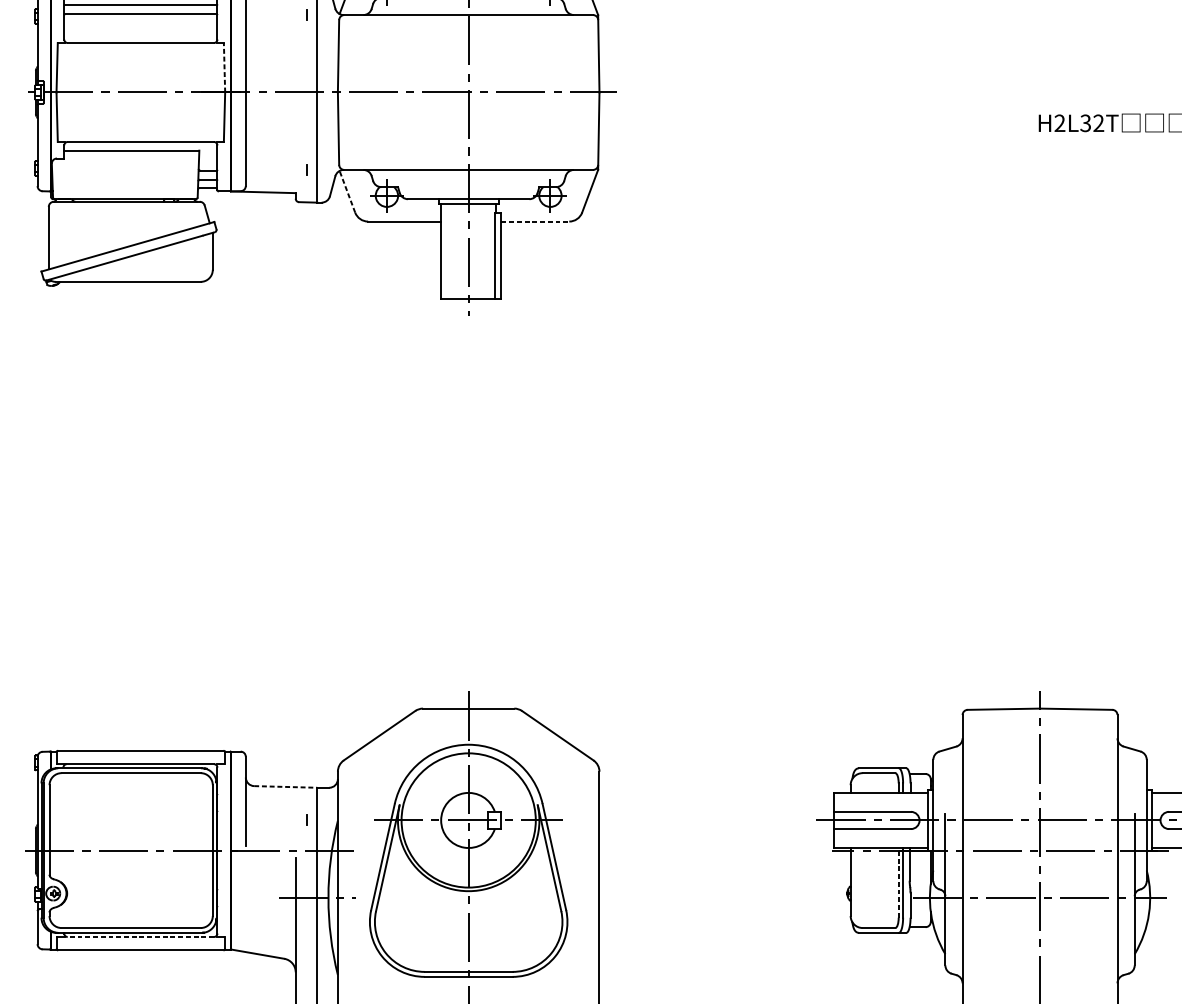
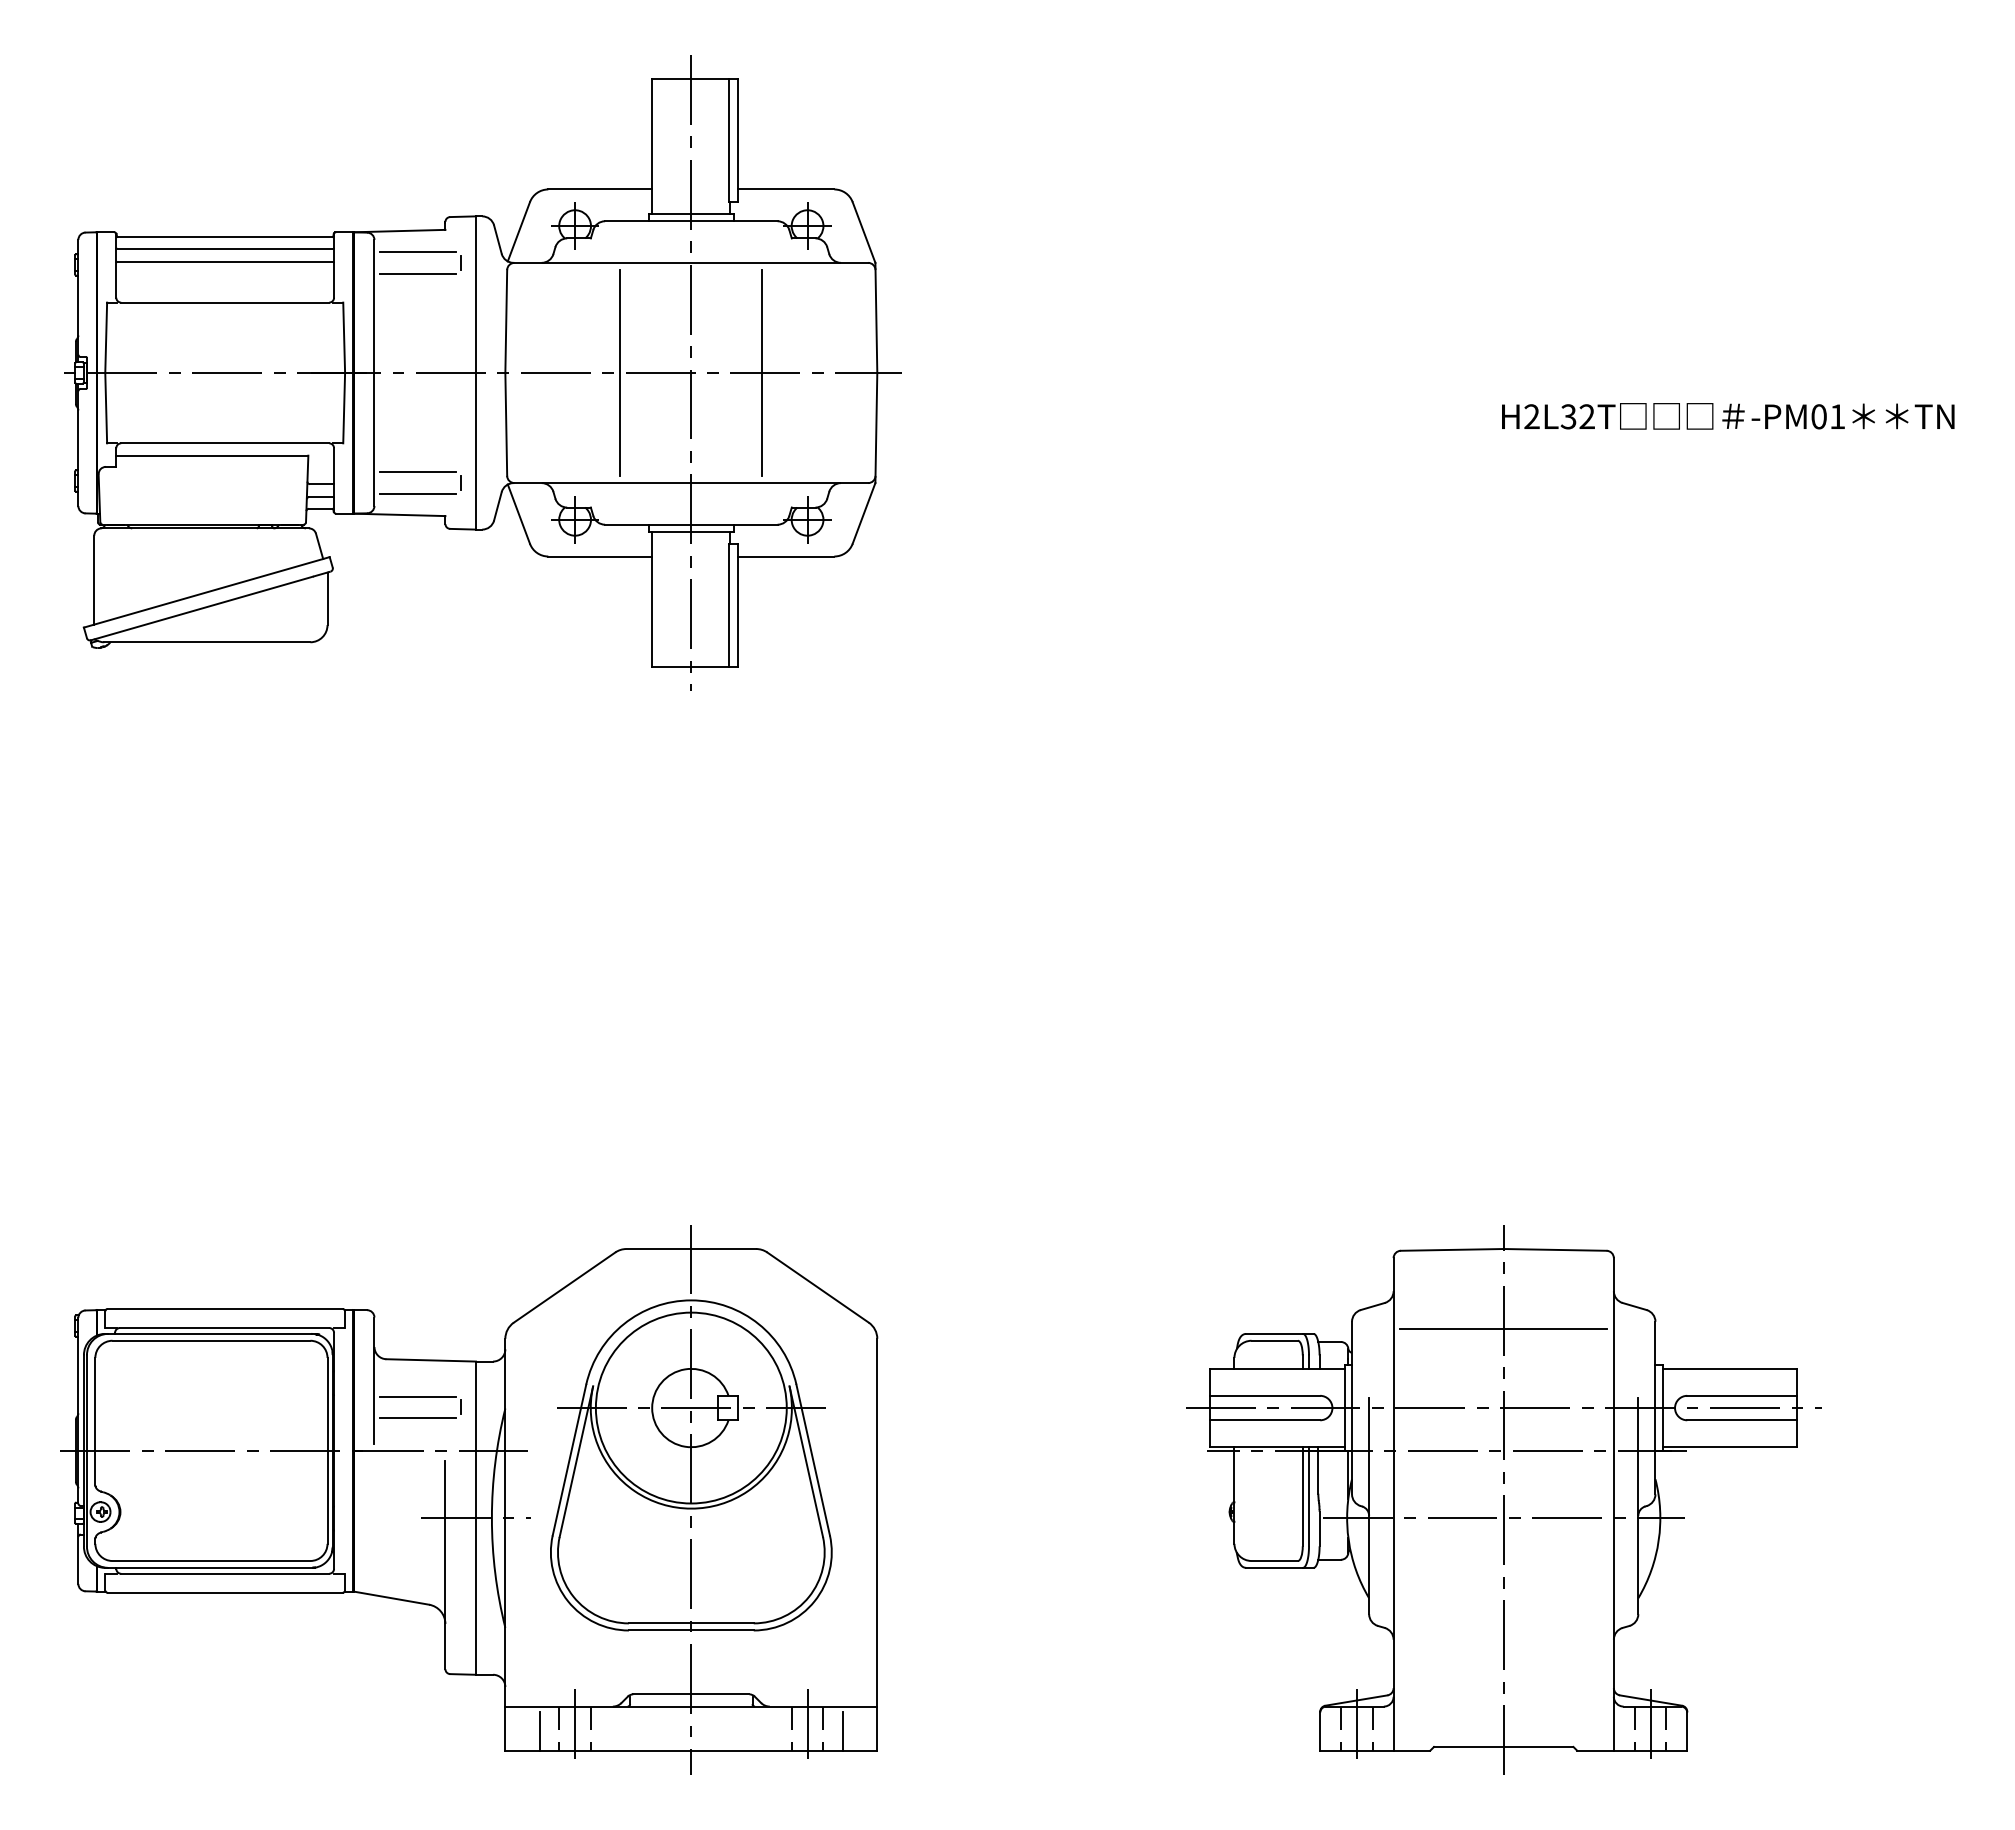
line: (276, 7) -> (417, 251), added
line: (276, 22) -> (417, 273), added
line: (224, 67) -> (344, 337), dashed -> solid
line: (418, 92) -> (620, 372), added
line: (518, 92) -> (762, 372), added
line: (276, 162) -> (417, 472), added
line: (276, 177) -> (417, 494), added
line: (347, 192) -> (518, 514), dashed -> solid
line: (535, 221) -> (786, 556), dashed -> solid
line: (1039, 764) -> (1503, 1328), added
line: (285, 787) -> (431, 1360), dashed -> solid
line: (276, 813) -> (417, 1397), added
line: (276, 827) -> (417, 1417), added
line: (898, 882) -> (1302, 1496), dashed -> solid
line: (141, 936) -> (225, 1573), dashed -> solid

